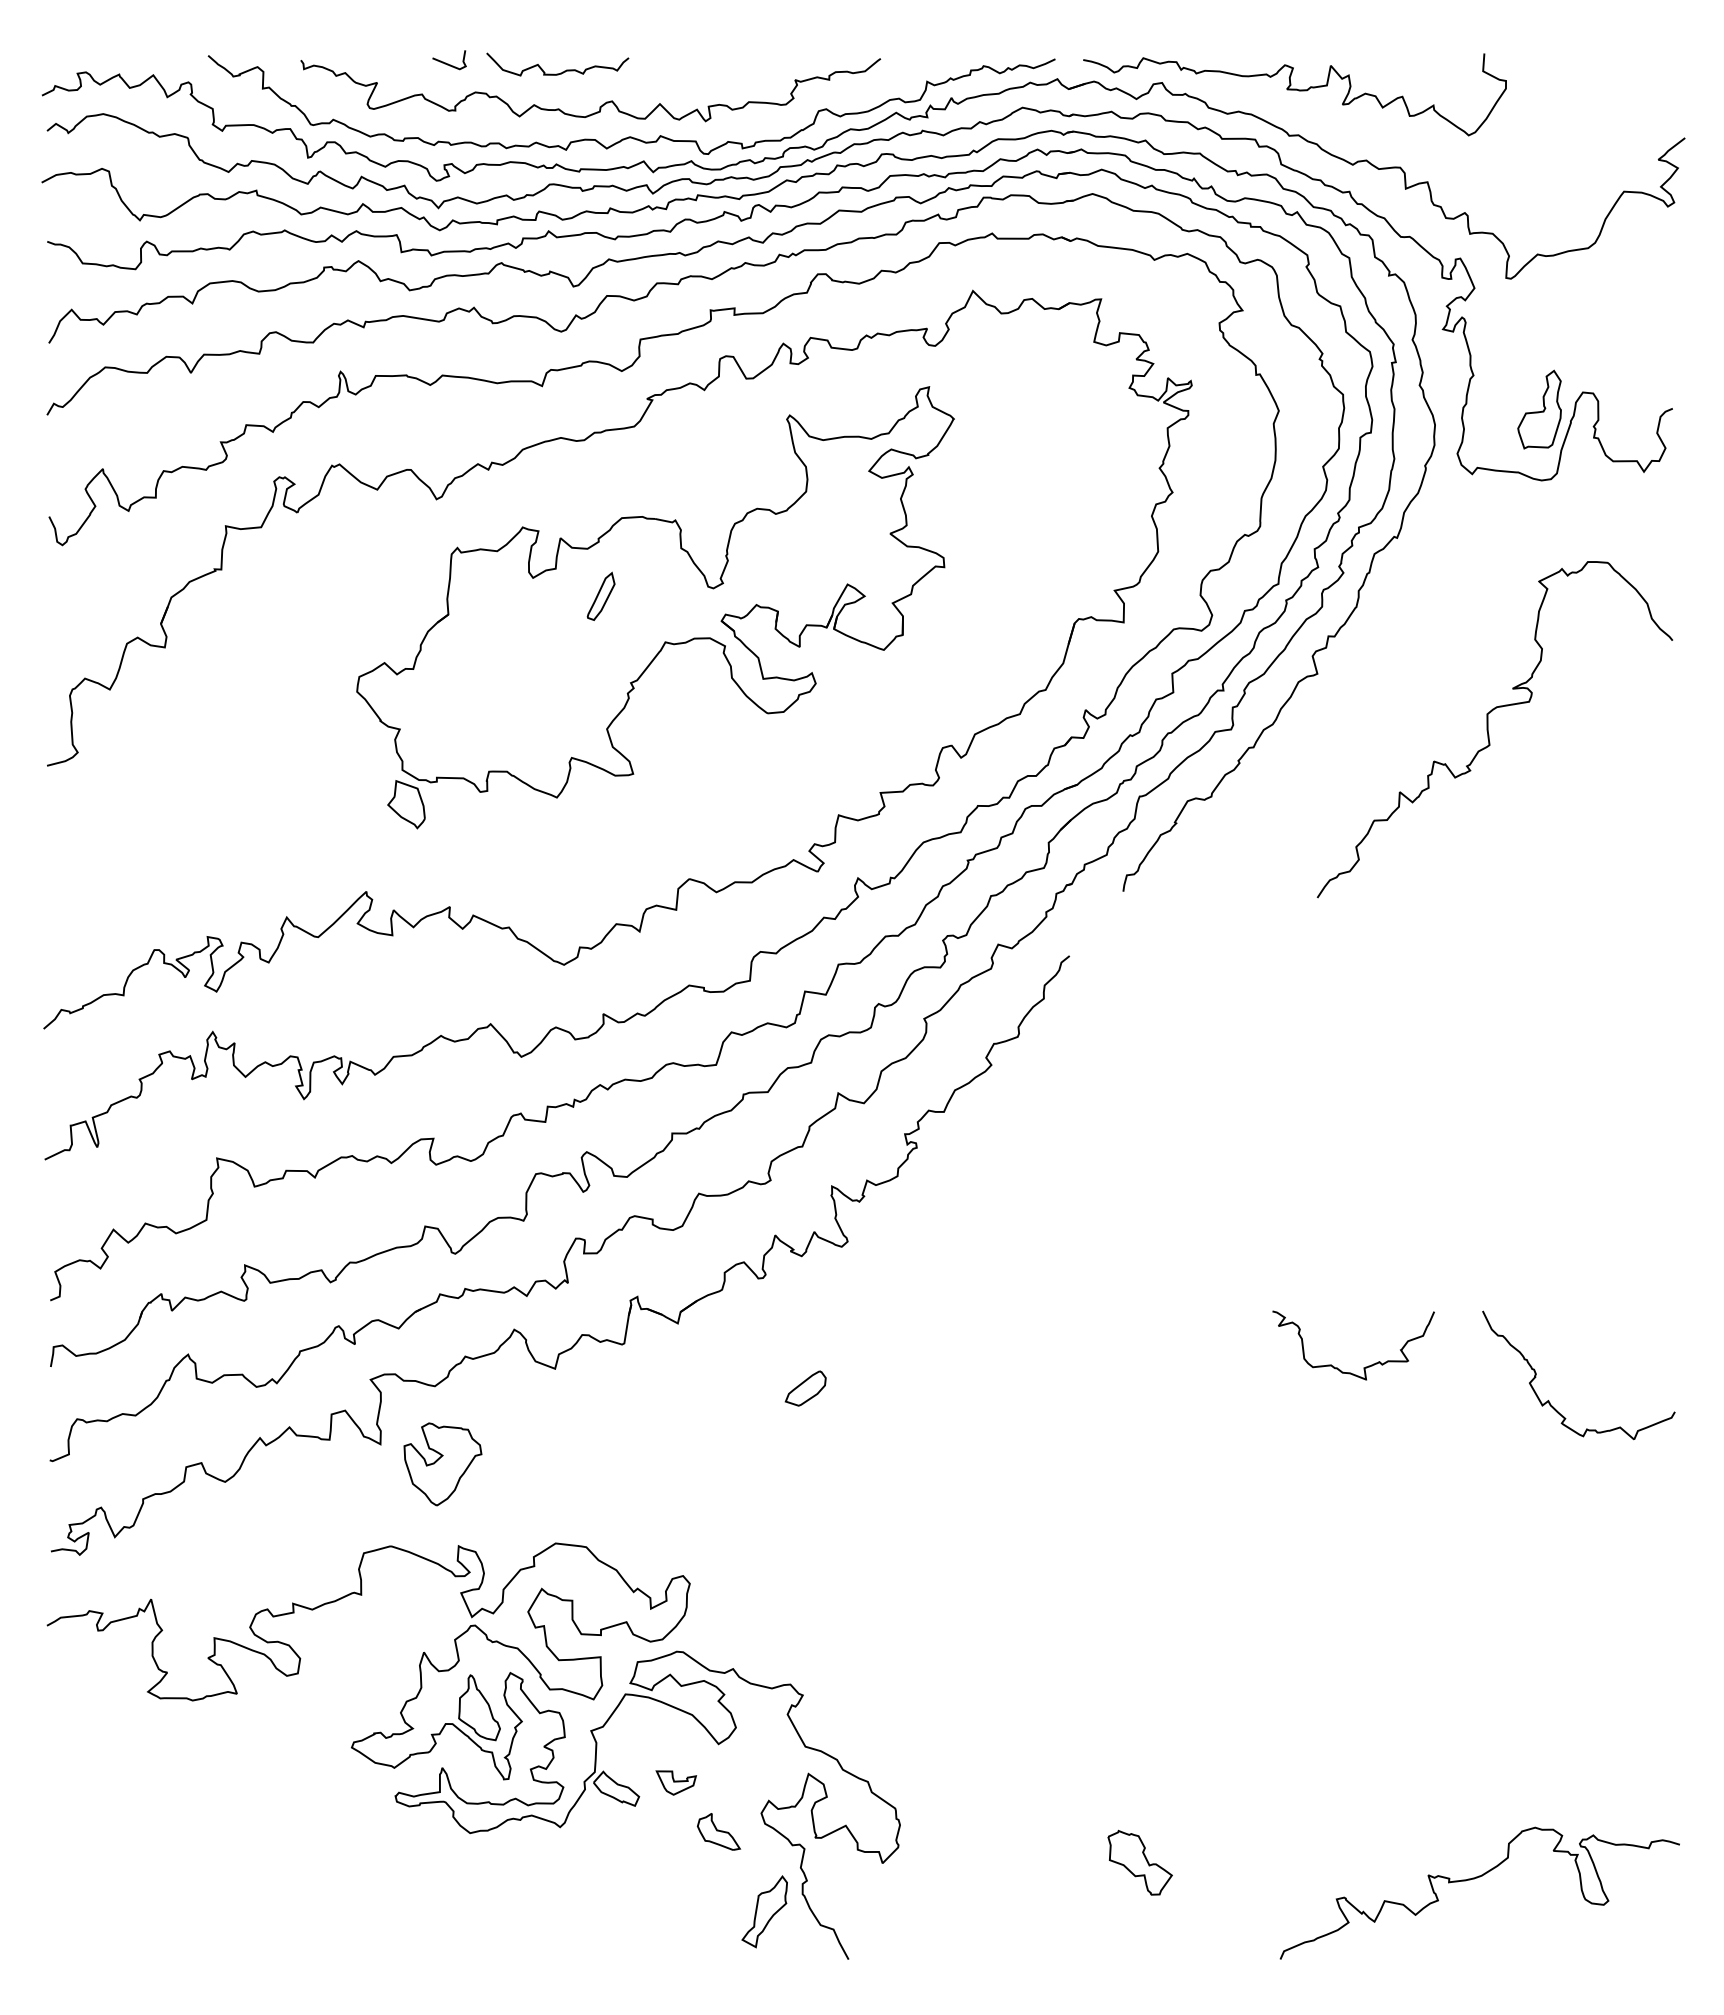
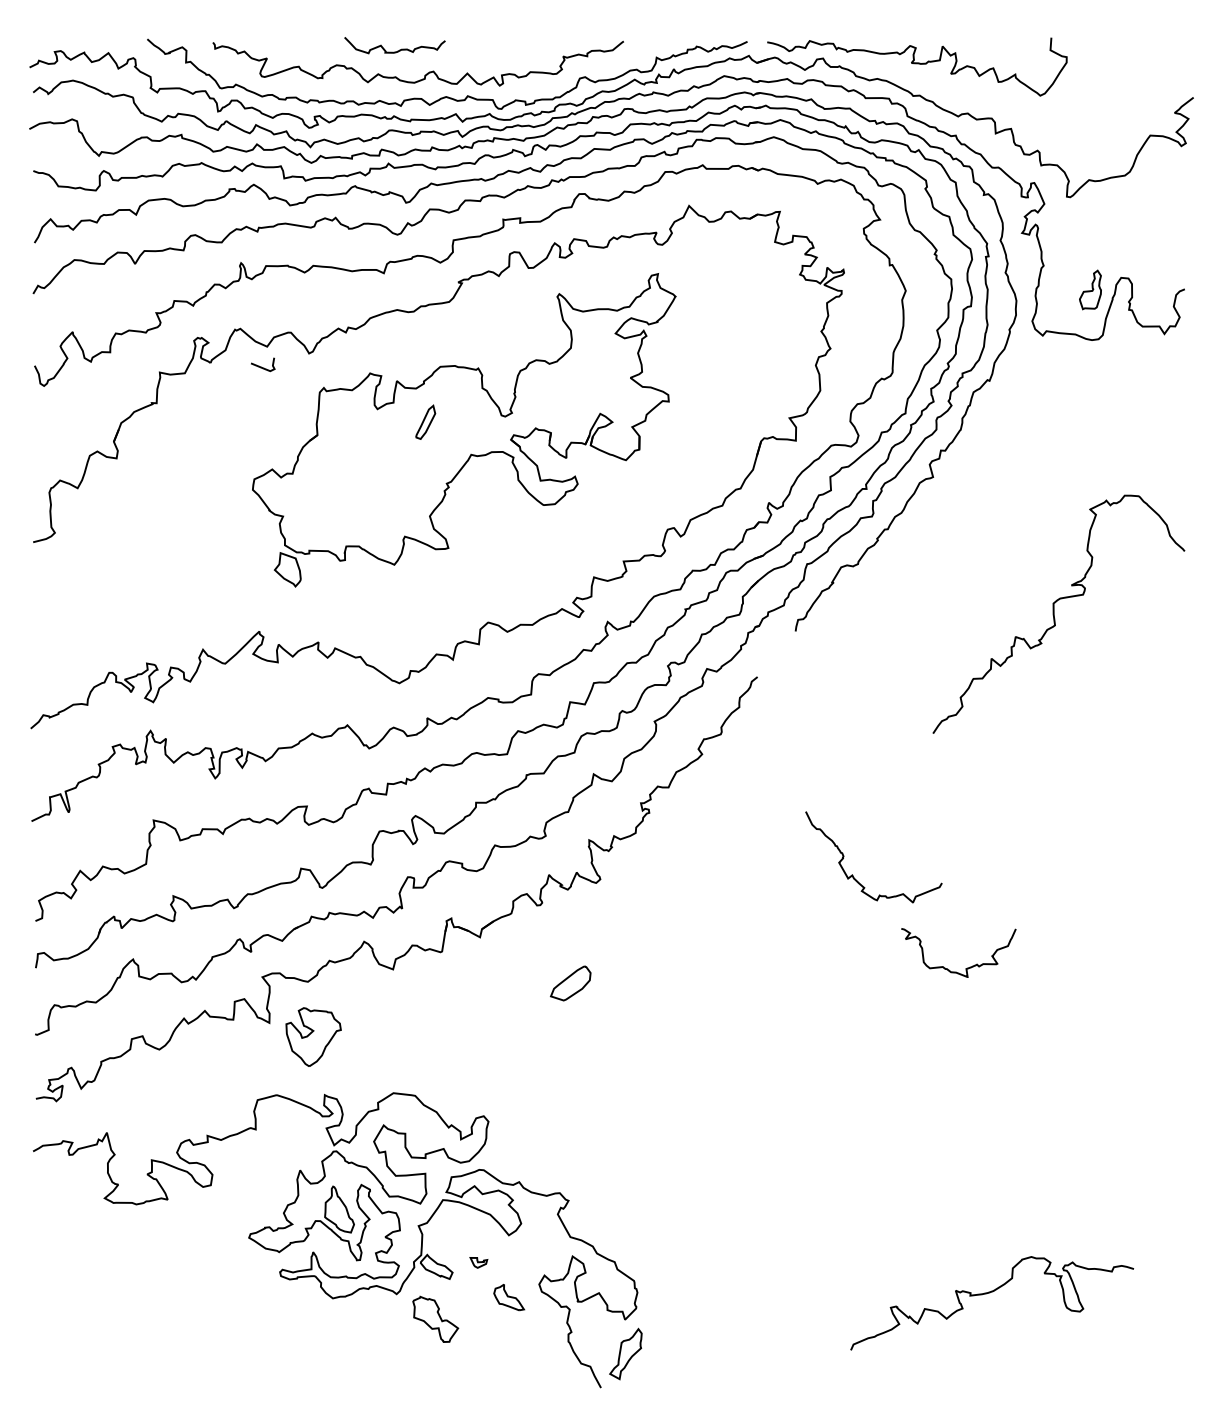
curve: (448, 63) -> (262, 367), moved
part: (1539, 409) -> (1090, 289), size x0.7
curve: (1488, 729) -> (1054, 614), moved
part: (805, 1388) -> (570, 983), size x1.4
curve: (1549, 1400) -> (853, 875), moved
part: (675, 1782) -> (478, 1262), size x0.6
part: (1139, 1862) -> (435, 1319), moved
curve: (1474, 1879) -> (988, 1293), moved
part: (764, 1911) -> (625, 1353), moved

